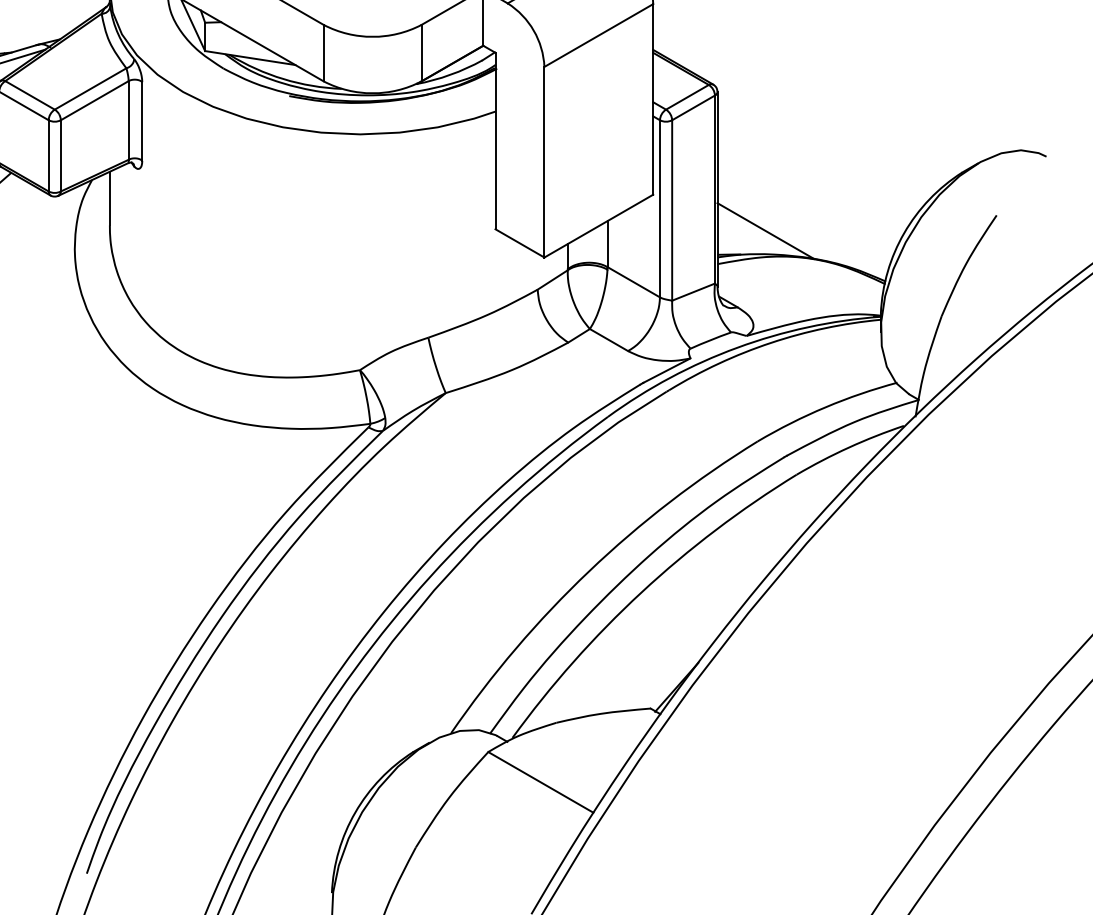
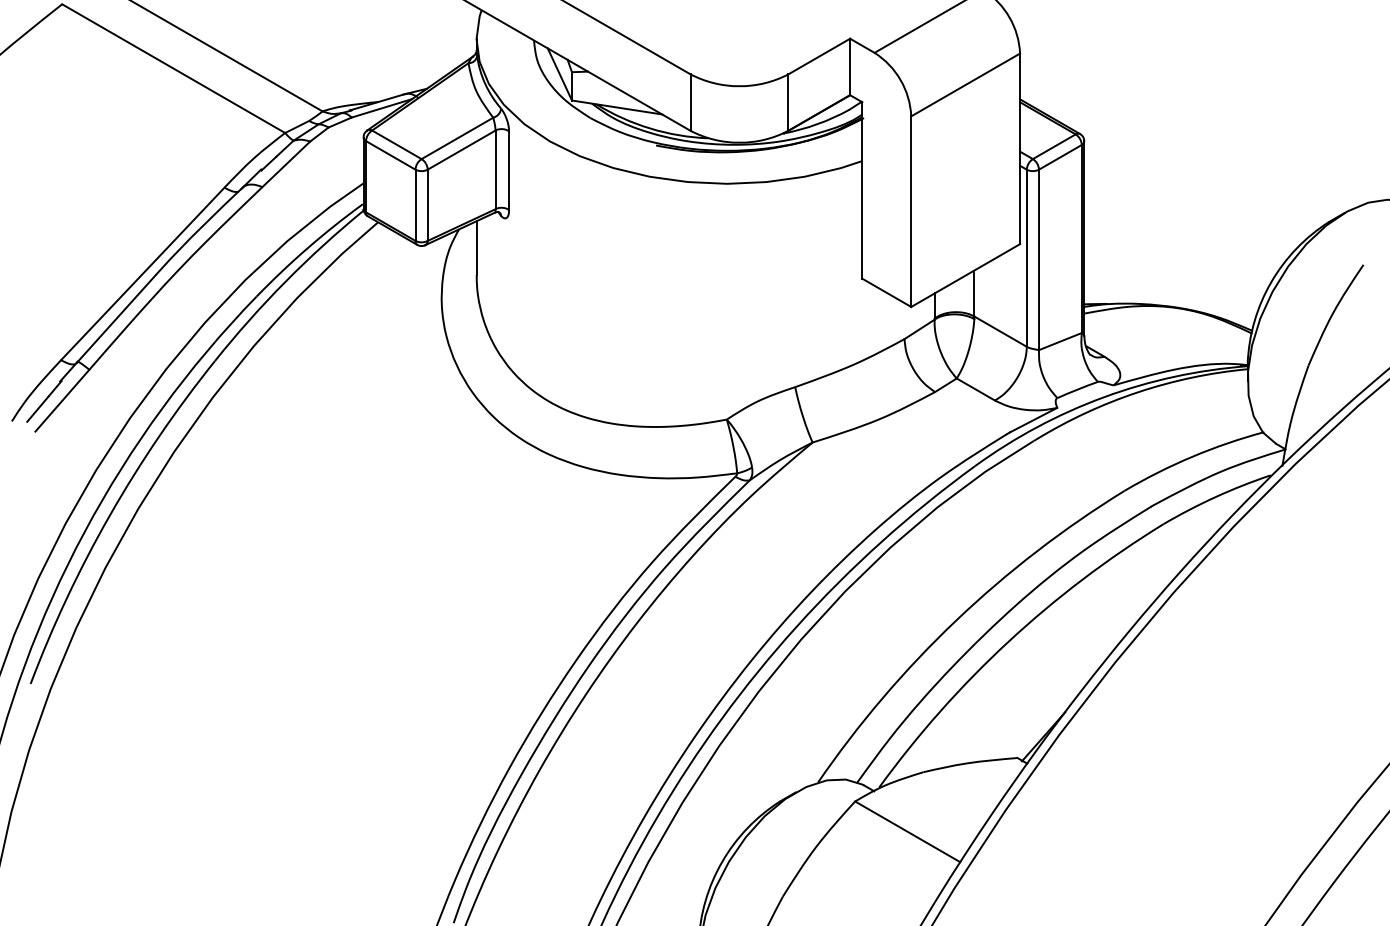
line: (765, 231) -> (1132, 280), removed

